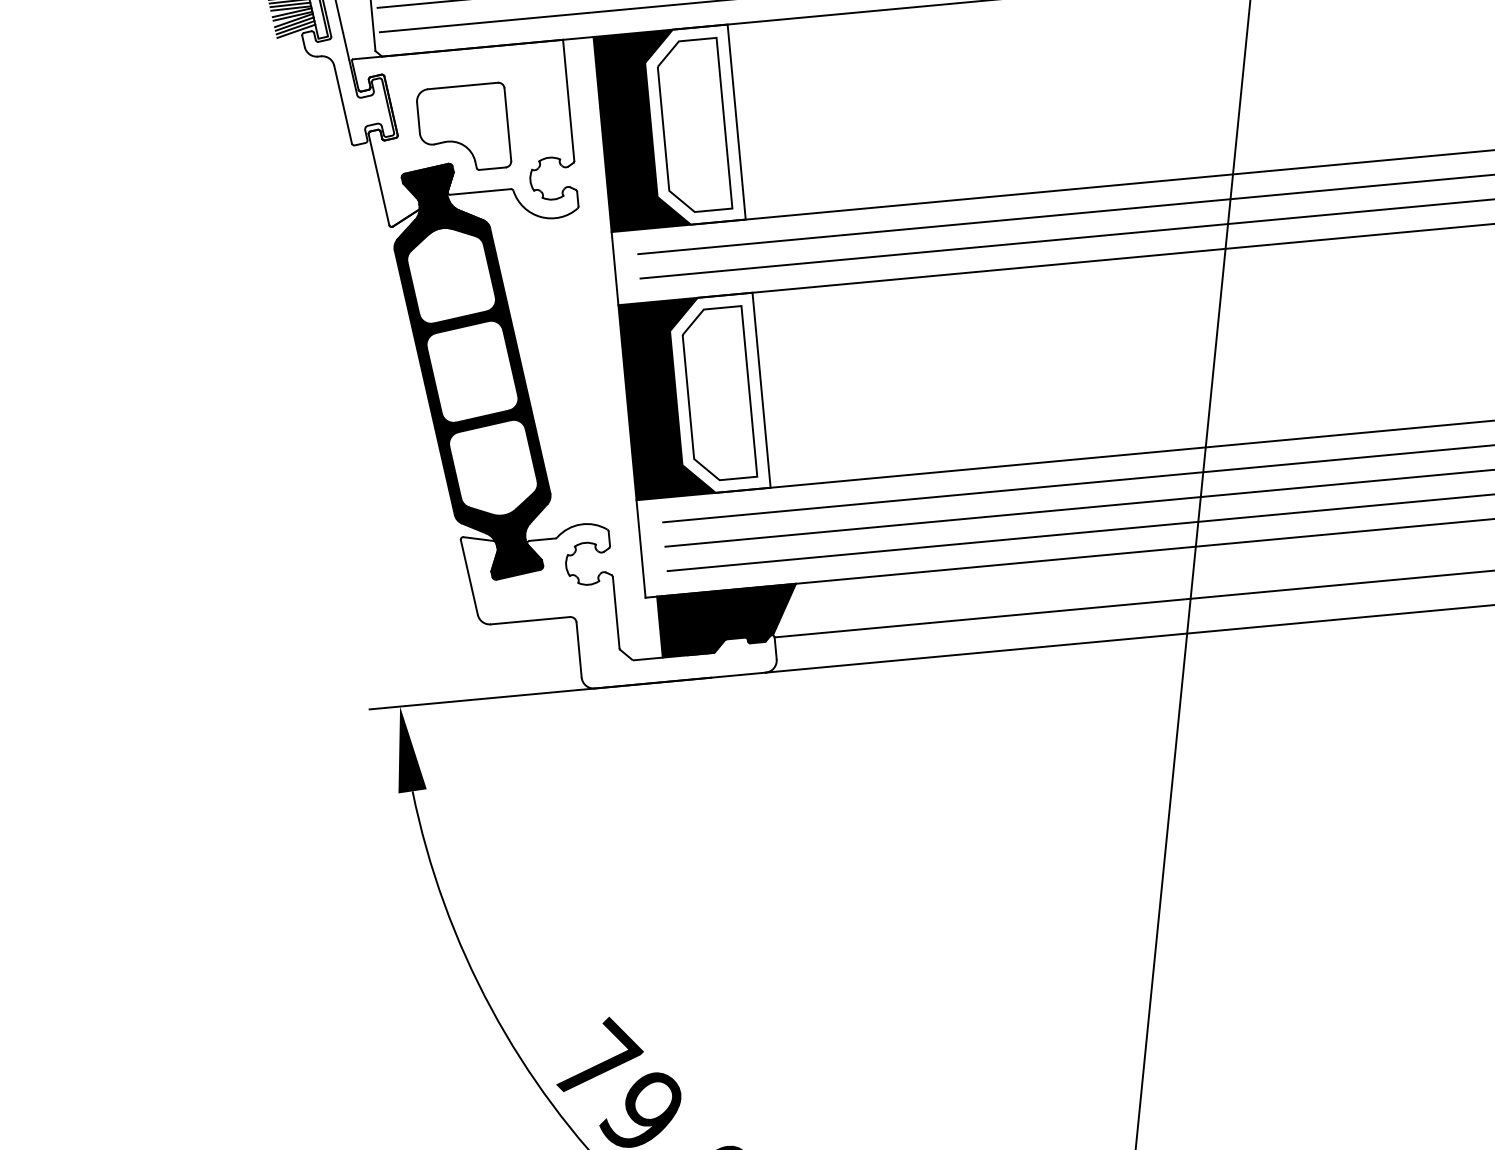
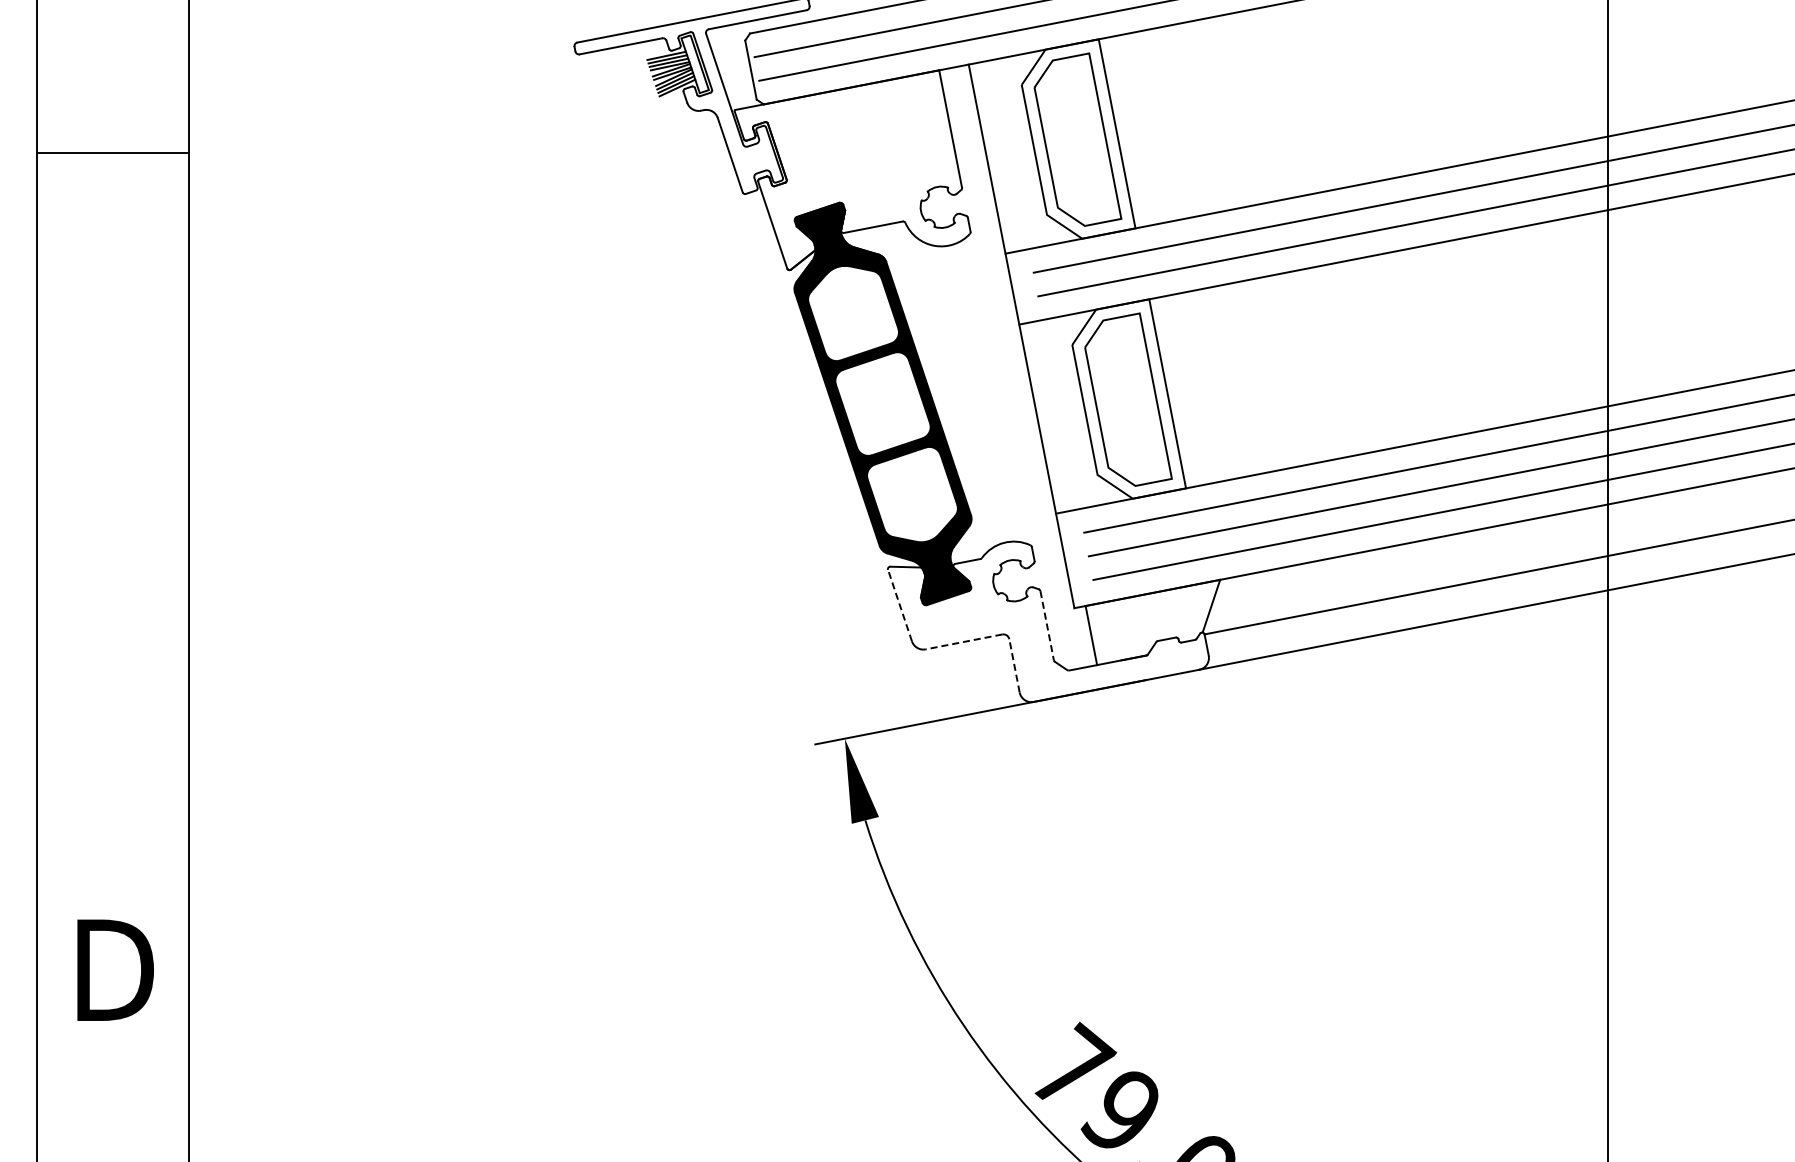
part: (465, 123) -> (851, 161), removed
fill: (642, 130) -> (1025, 151), removed
fill: (666, 398) -> (1075, 411), removed
line: (469, 577) -> (900, 605), solid -> dashed
line: (616, 613) -> (1047, 626), solid -> dashed
line: (529, 620) -> (963, 641), solid -> dashed
fill: (723, 620) -> (1152, 622), removed
line: (579, 649) -> (1014, 665), solid -> dashed

